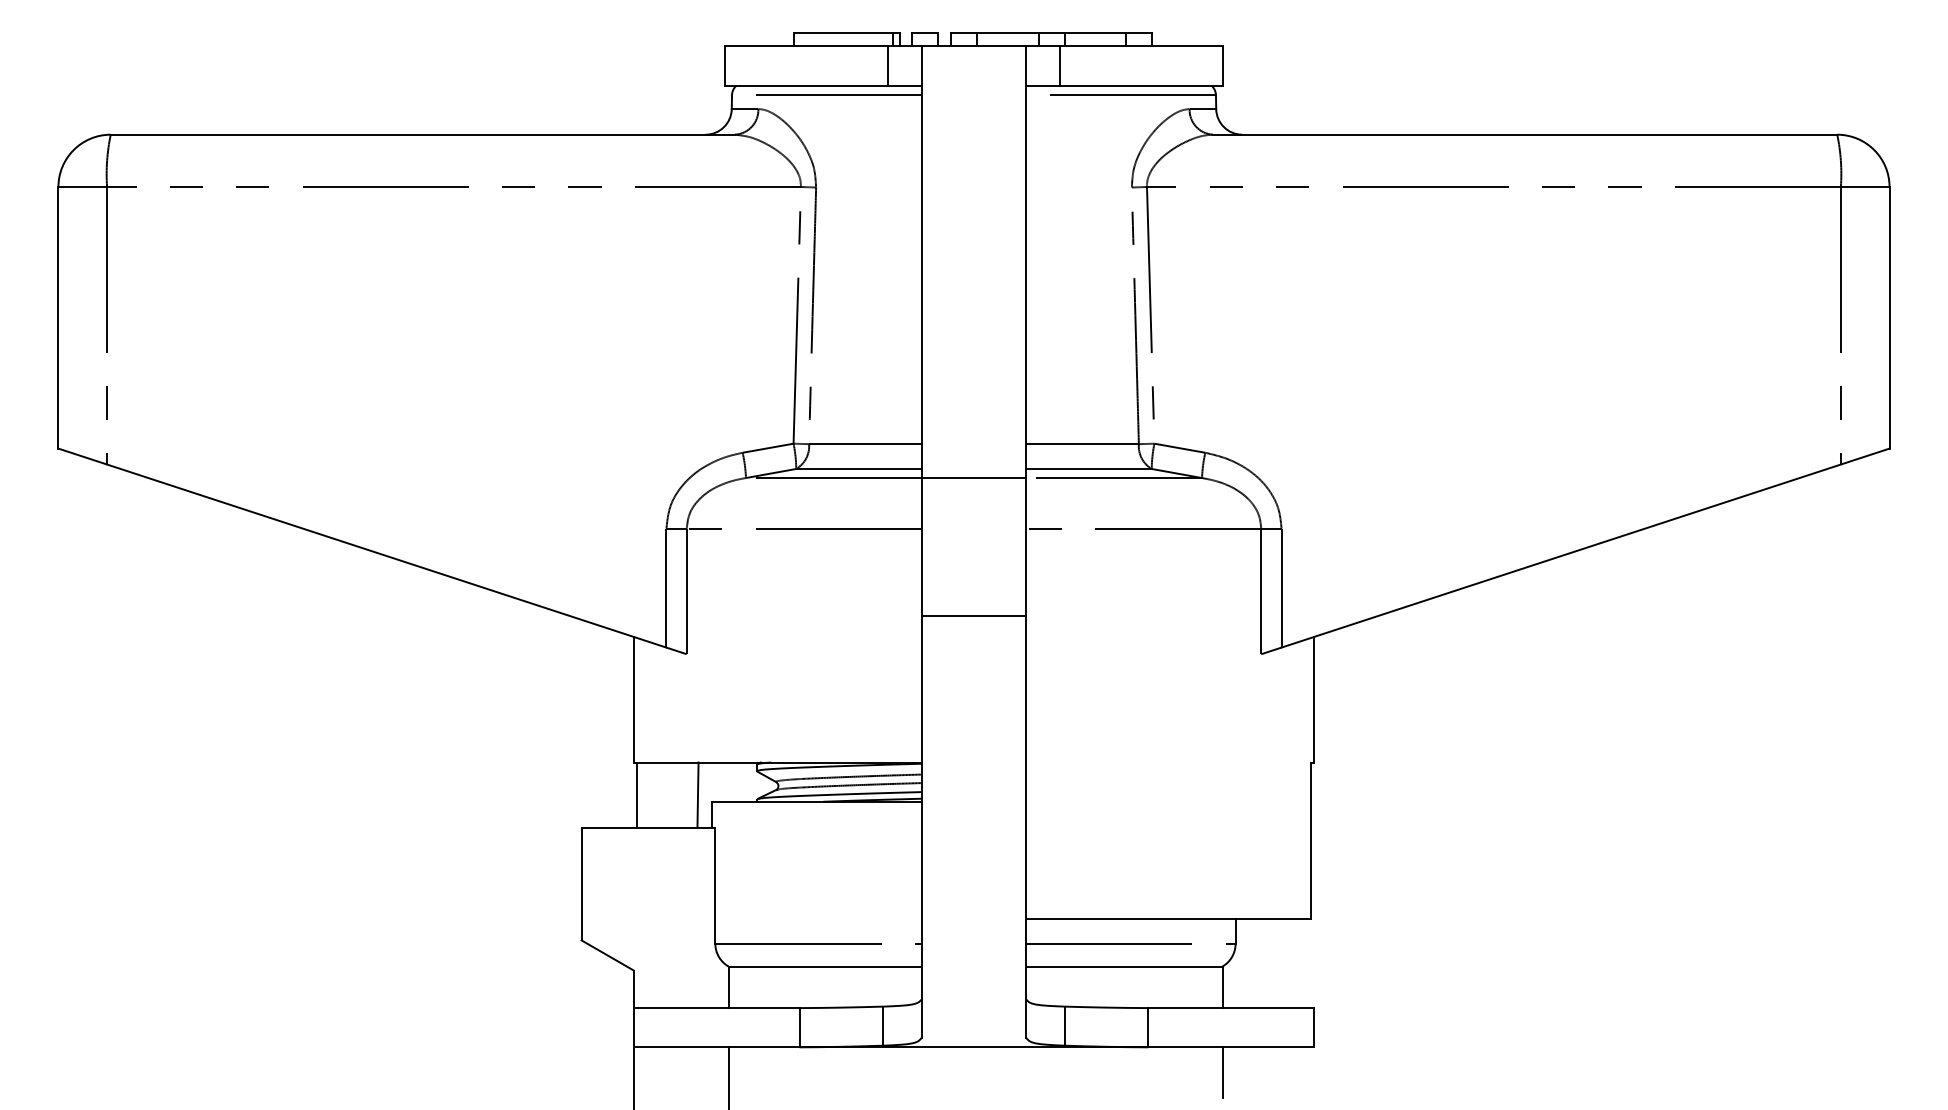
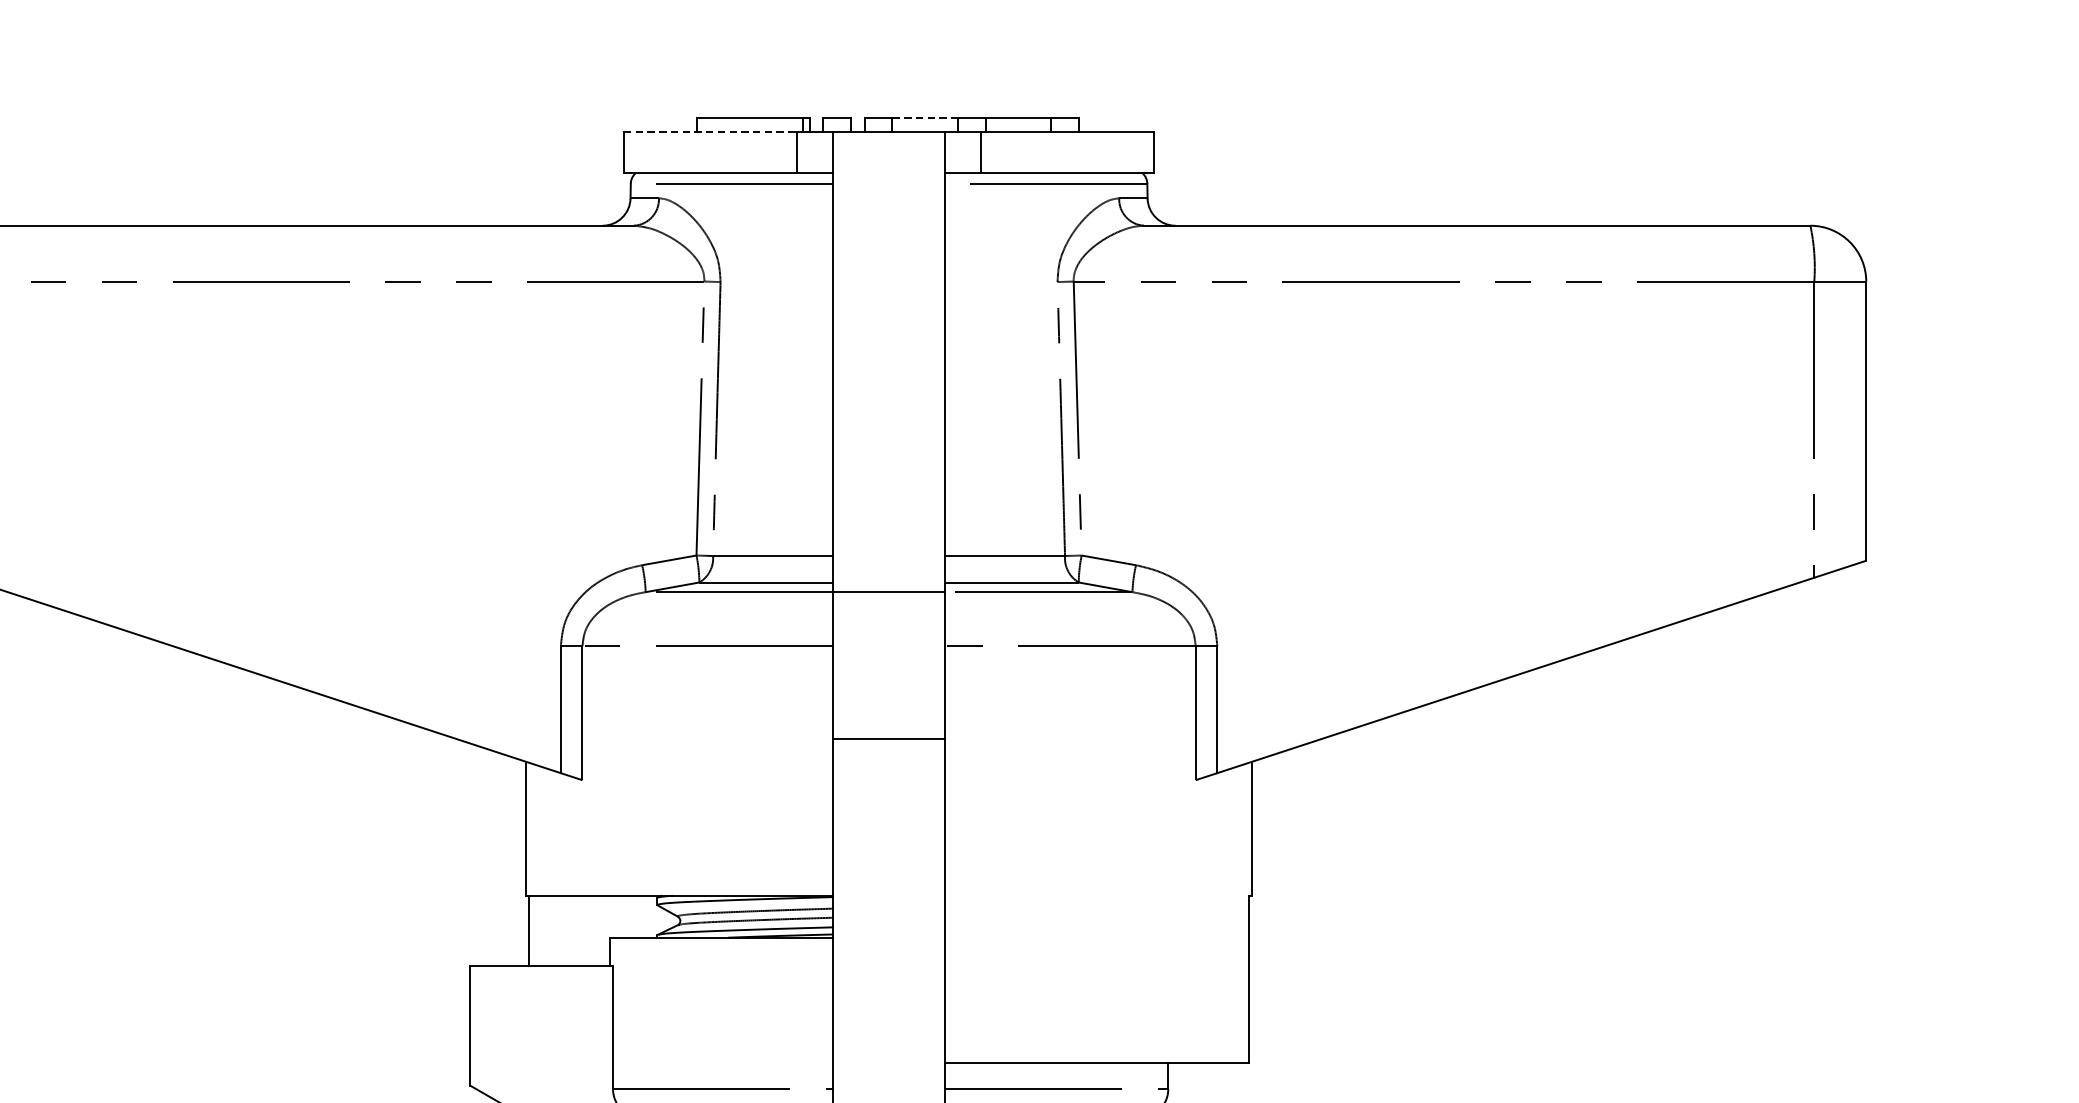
line: (1007, 33) -> (924, 117), solid -> dashed
line: (807, 46) -> (711, 131), solid -> dashed
line: (697, 794) -> (593, 929), removed

